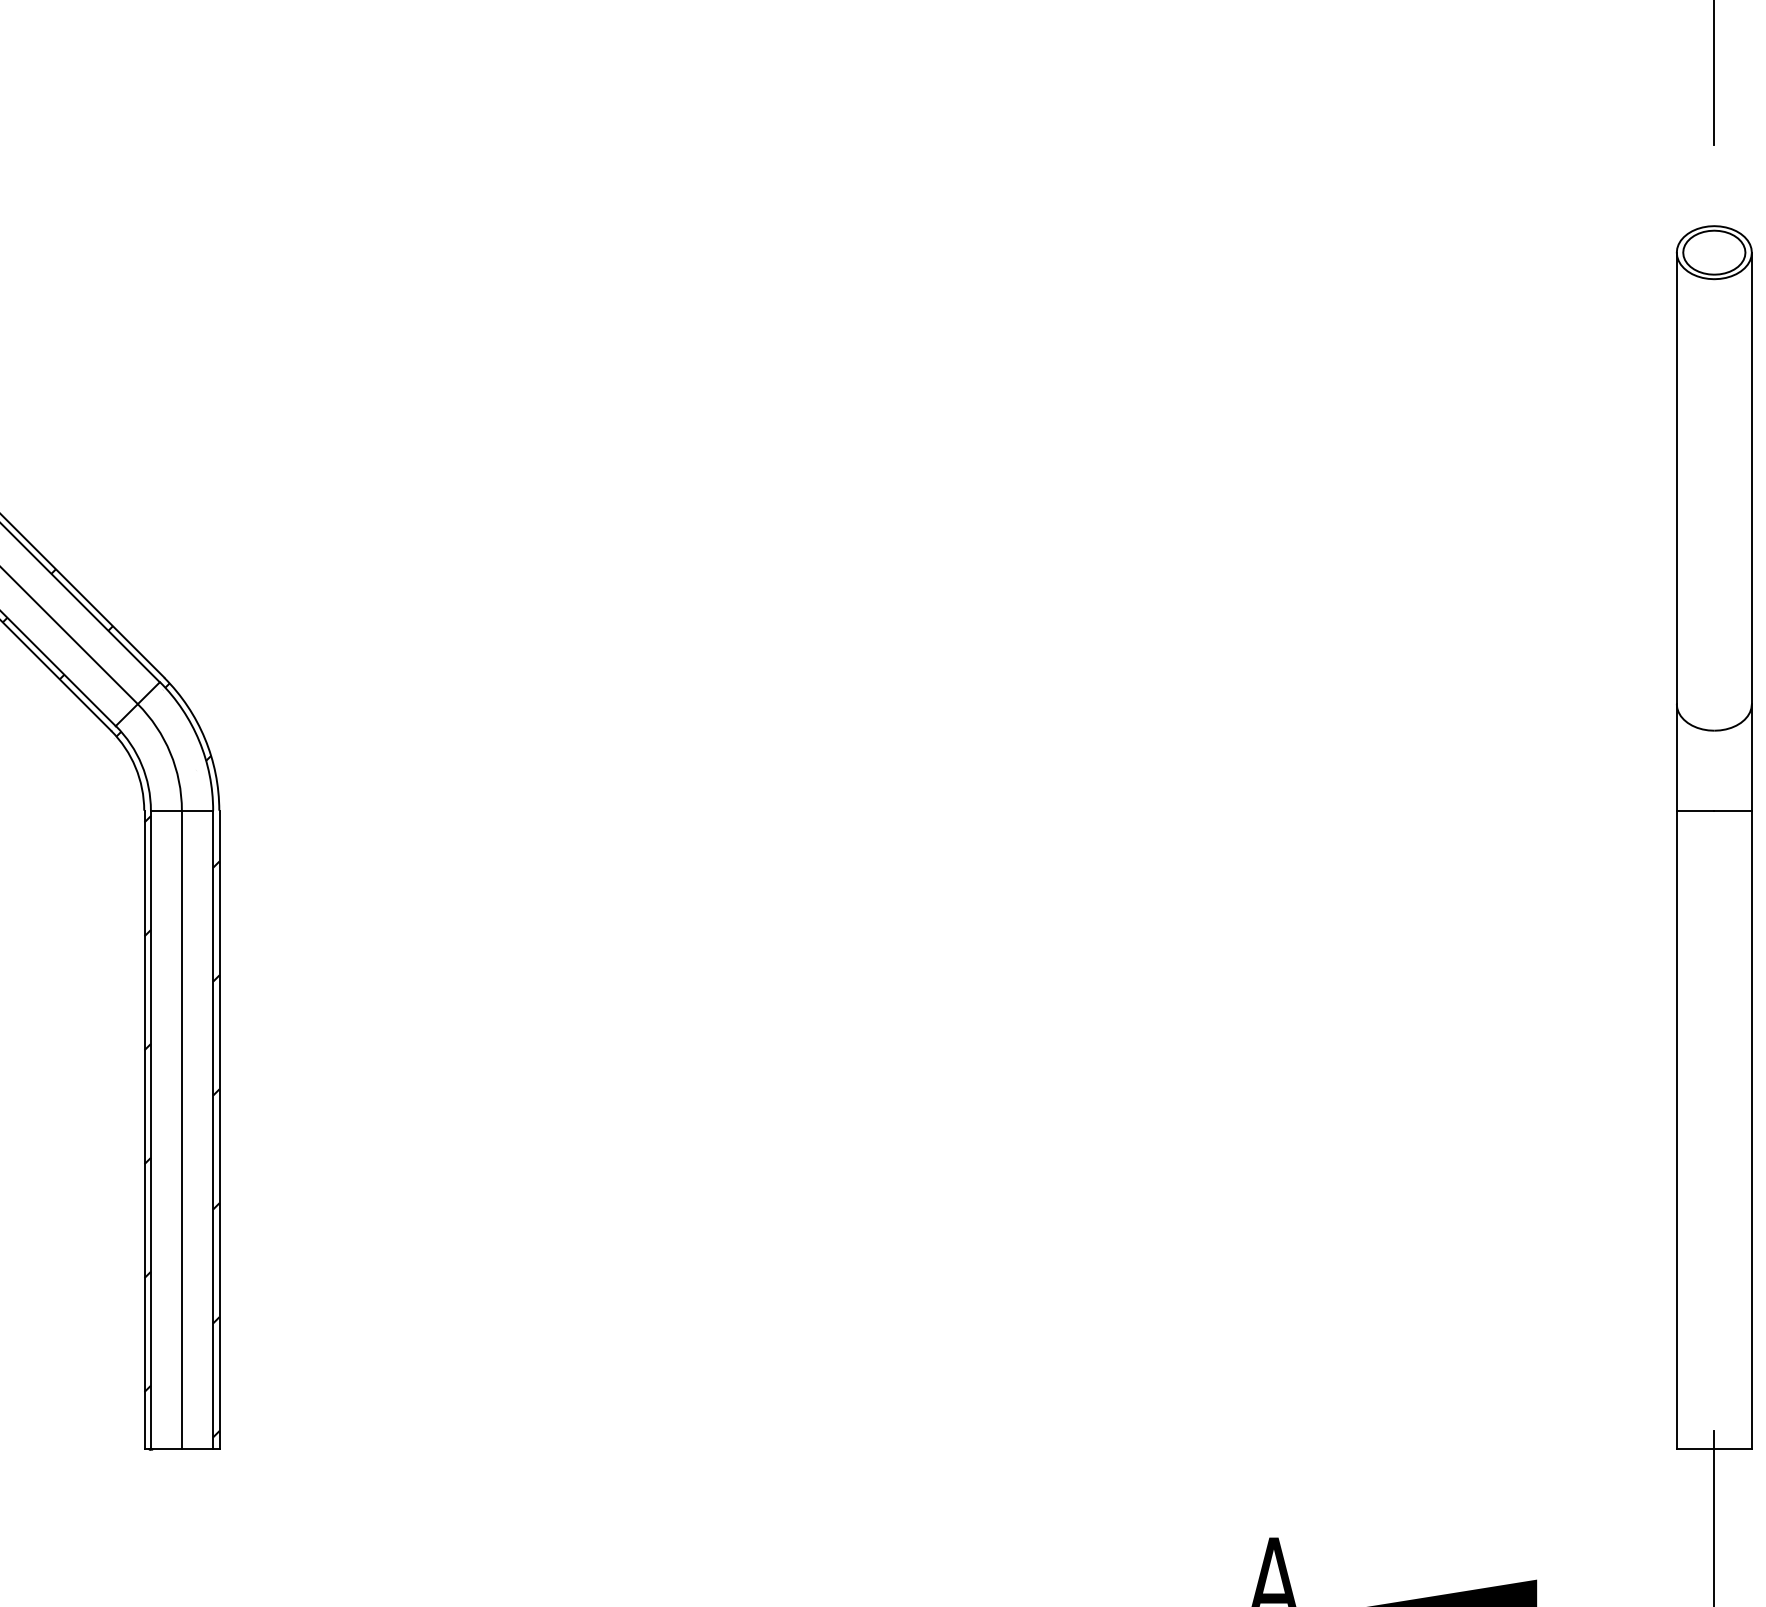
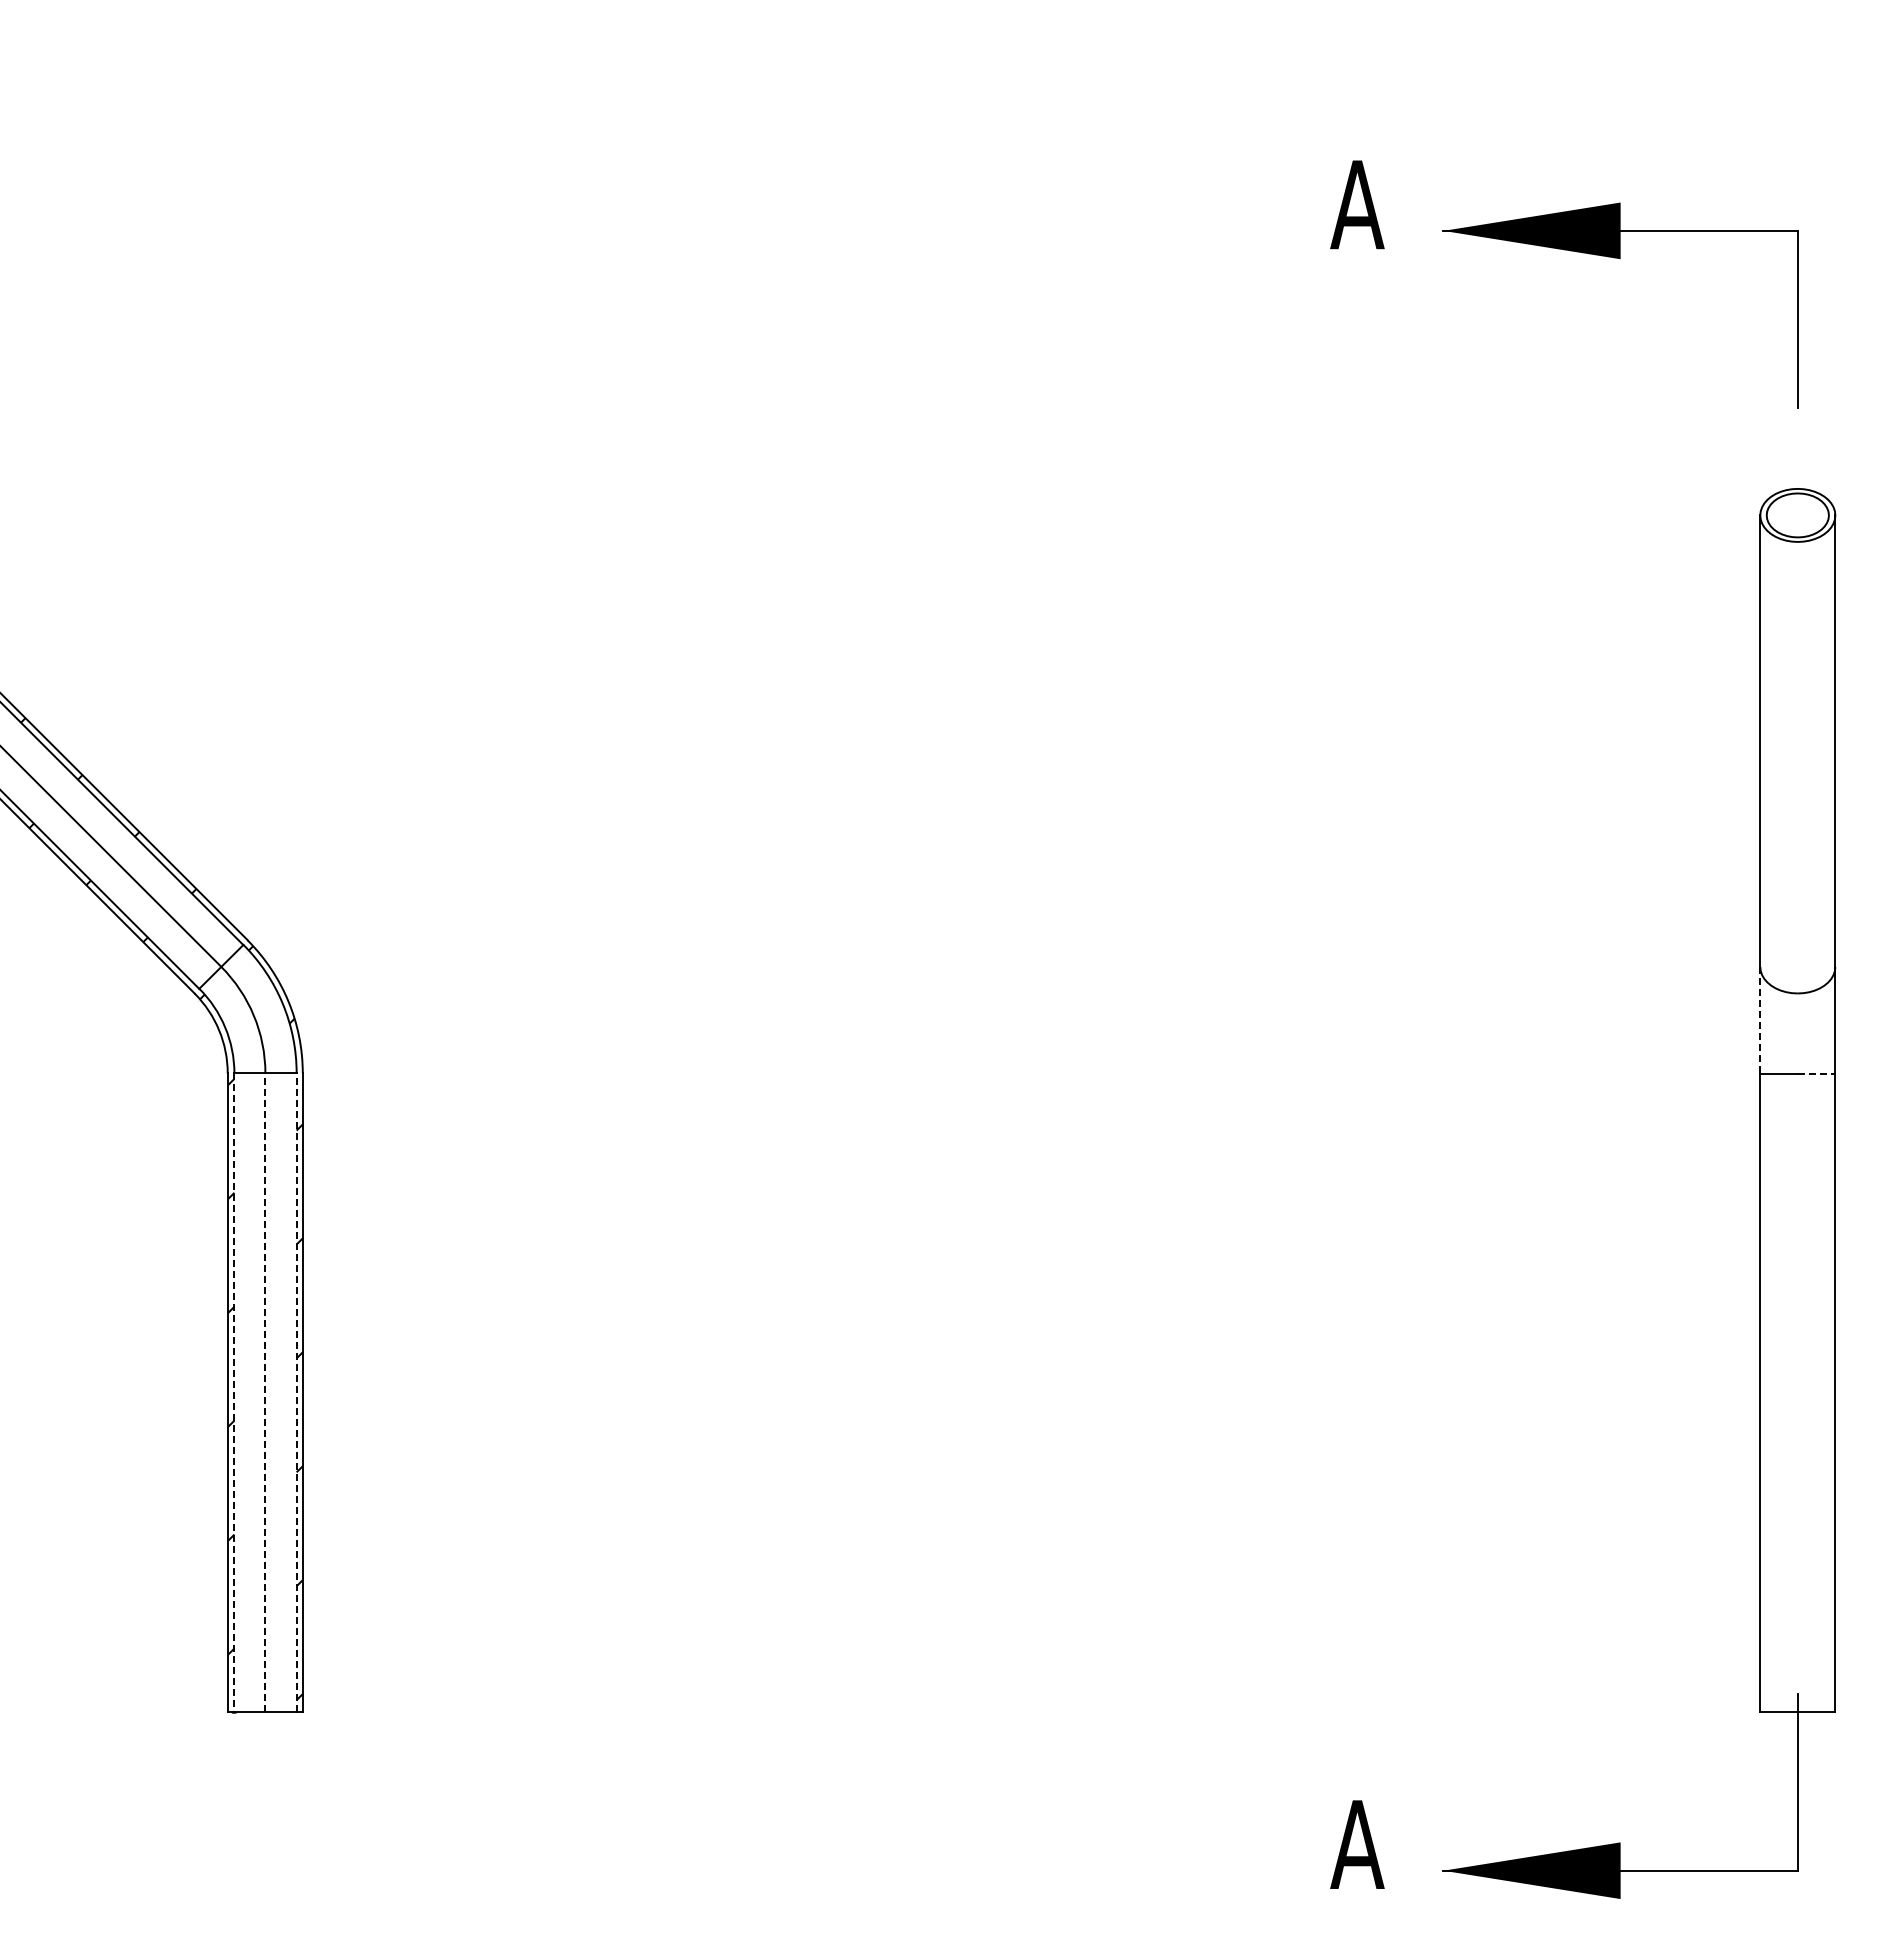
line: (1677, 757) -> (1760, 1020), solid -> dashed
line: (1733, 810) -> (1816, 1073), solid -> dashed
line: (182, 1129) -> (265, 1392), solid -> dashed
line: (213, 1129) -> (296, 1392), solid -> dashed
line: (151, 1130) -> (234, 1393), solid -> dashed

